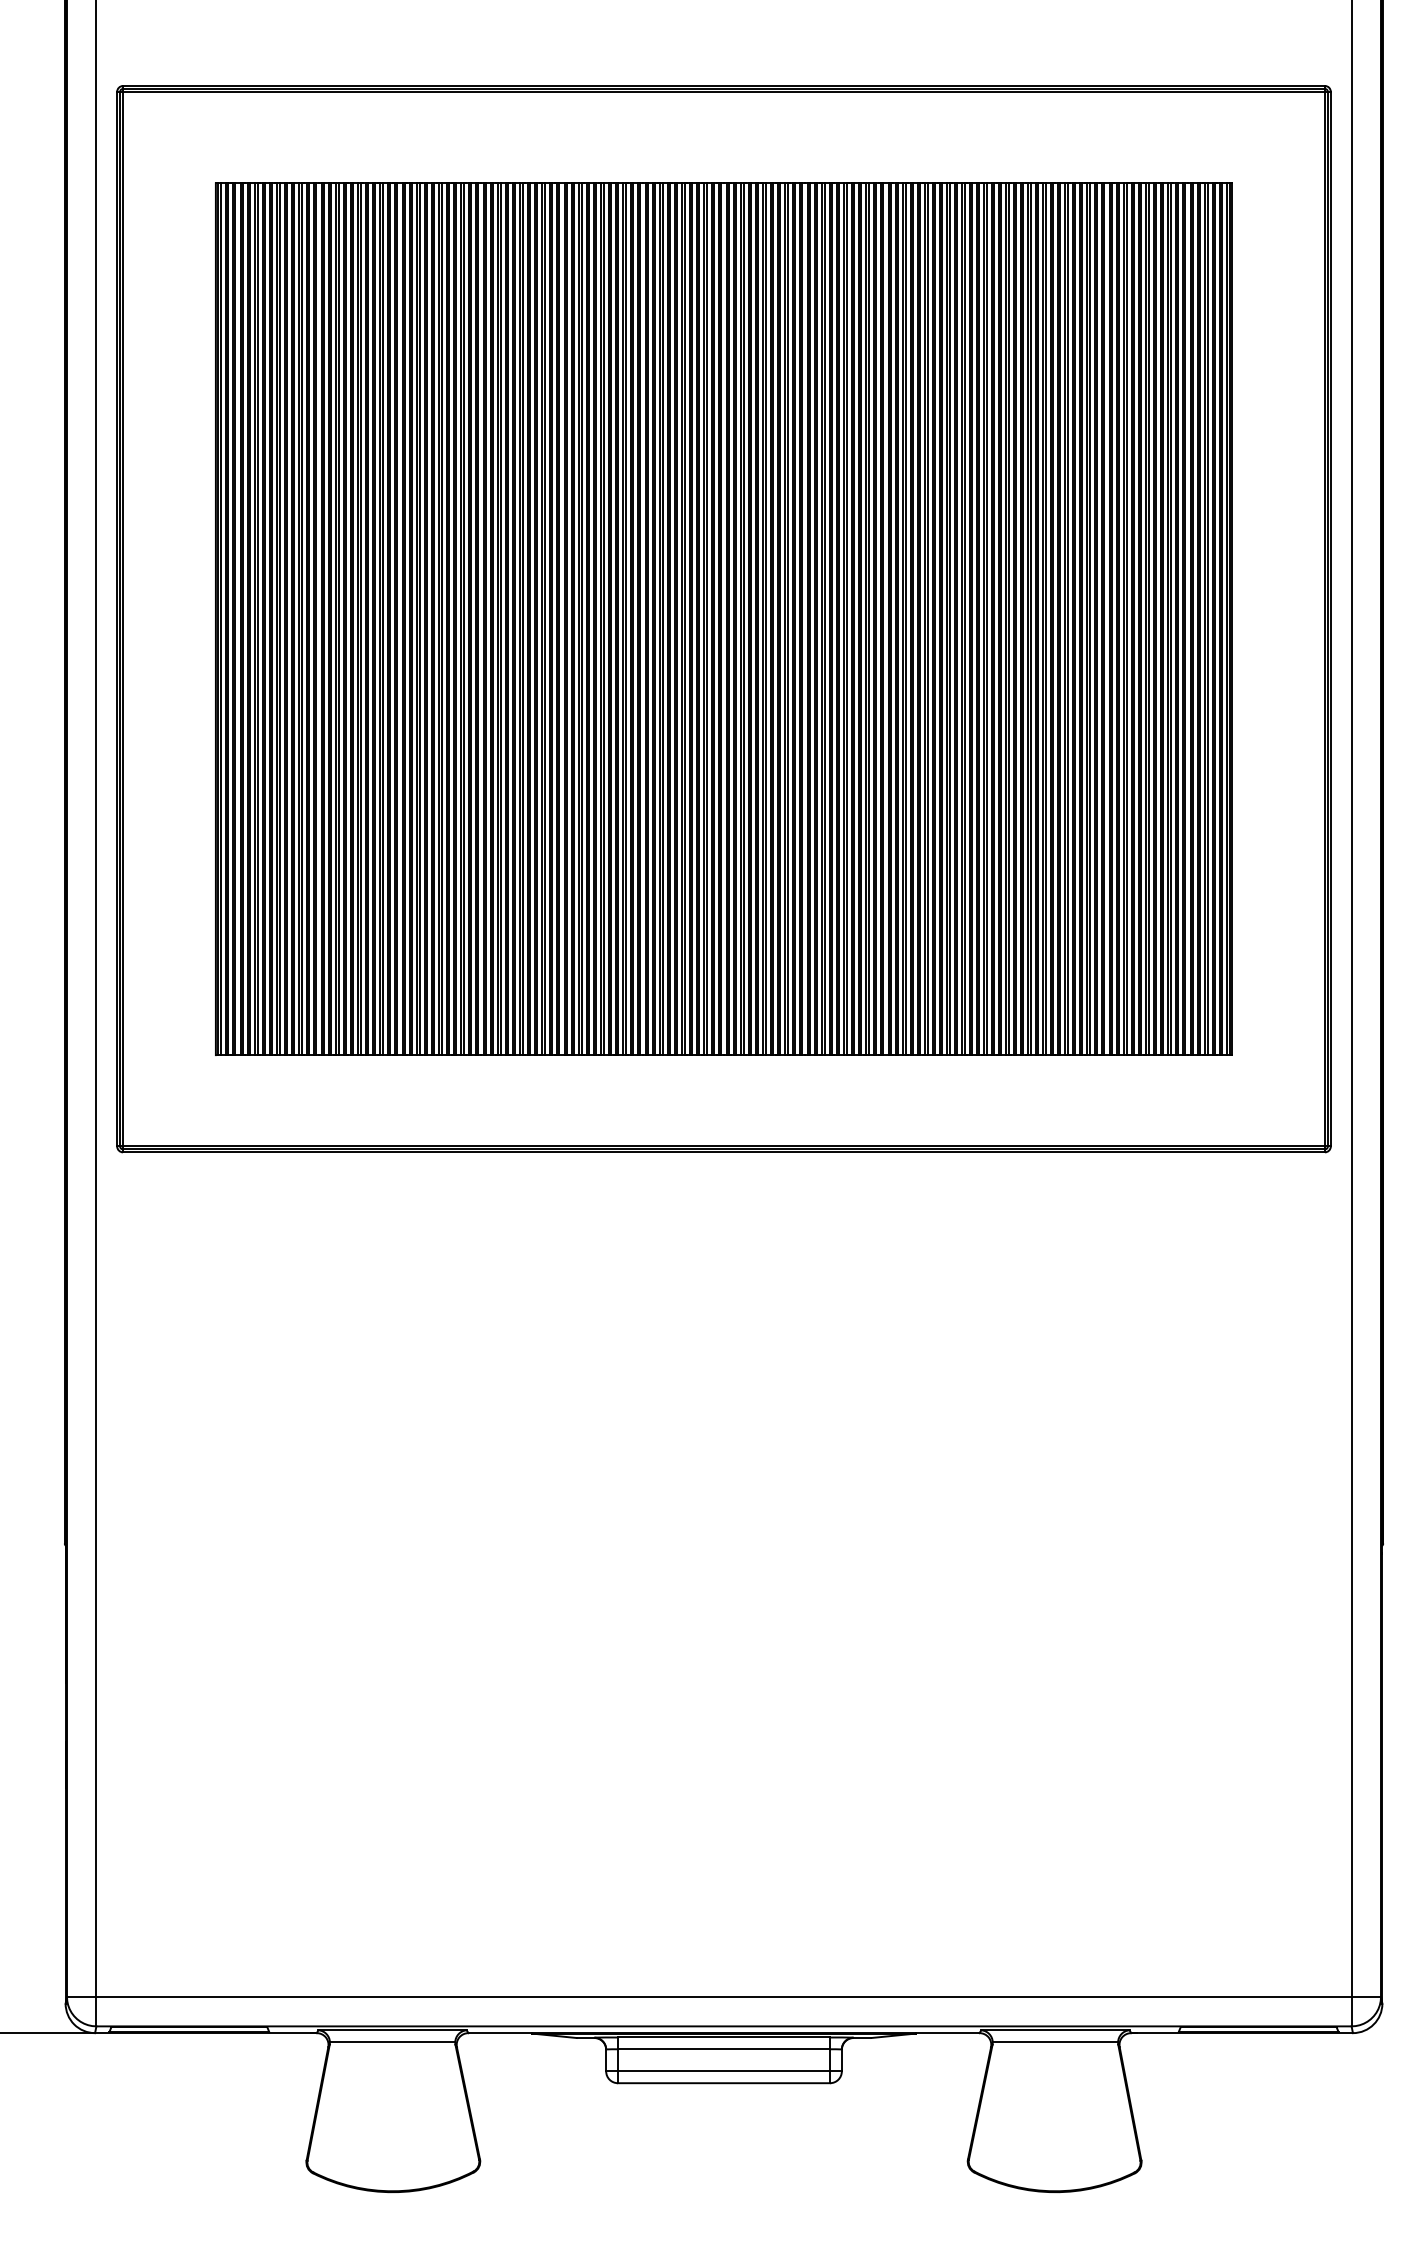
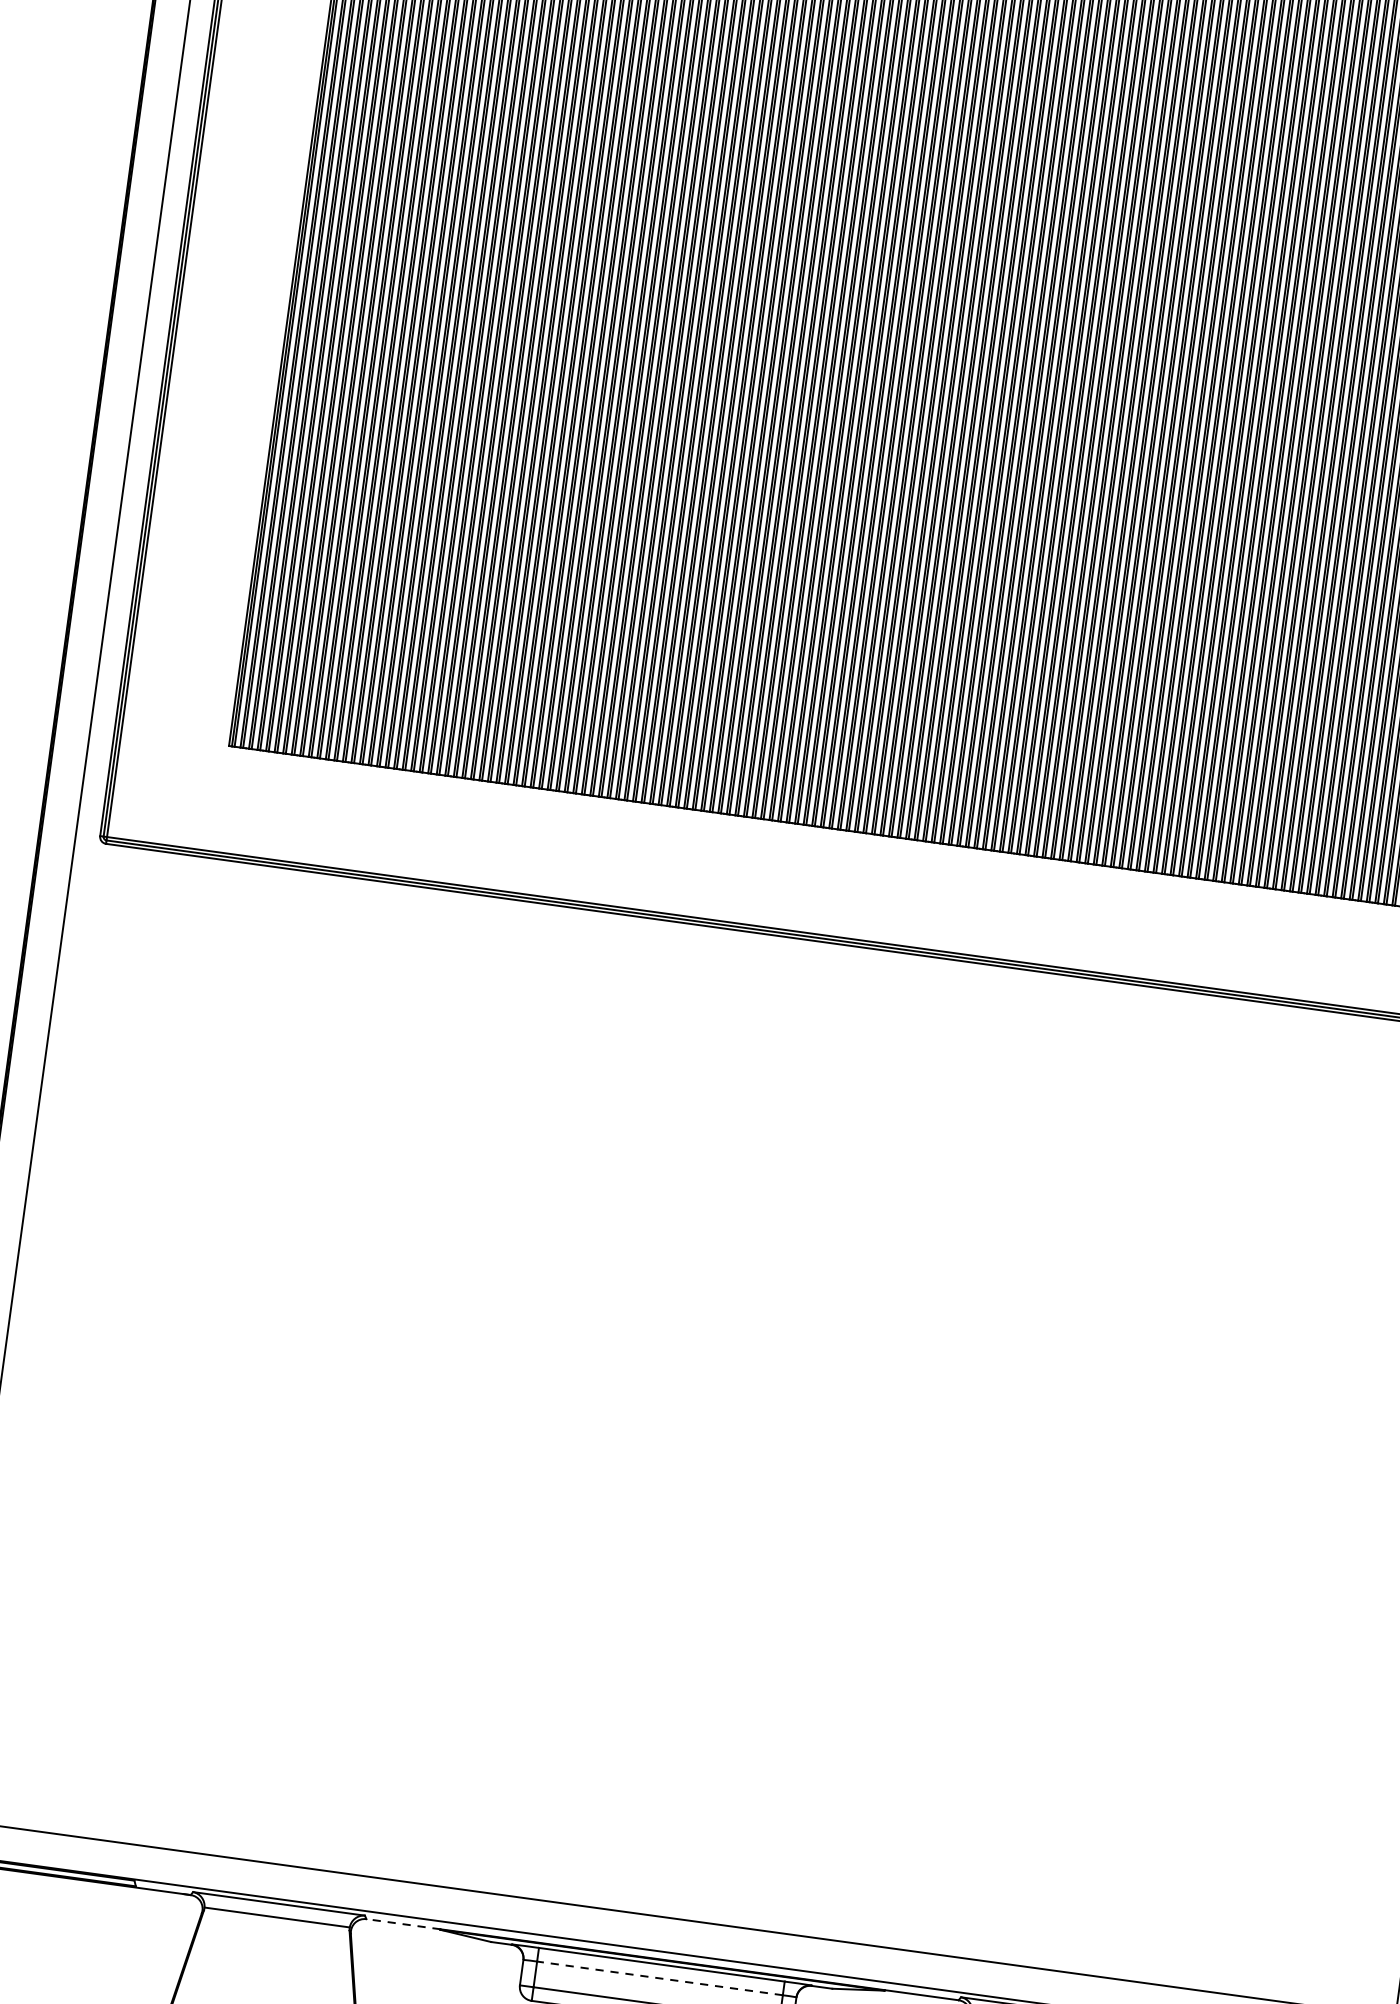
line: (500, 2033) -> (403, 1924), solid -> dashed
line: (723, 2049) -> (659, 1978), solid -> dashed

